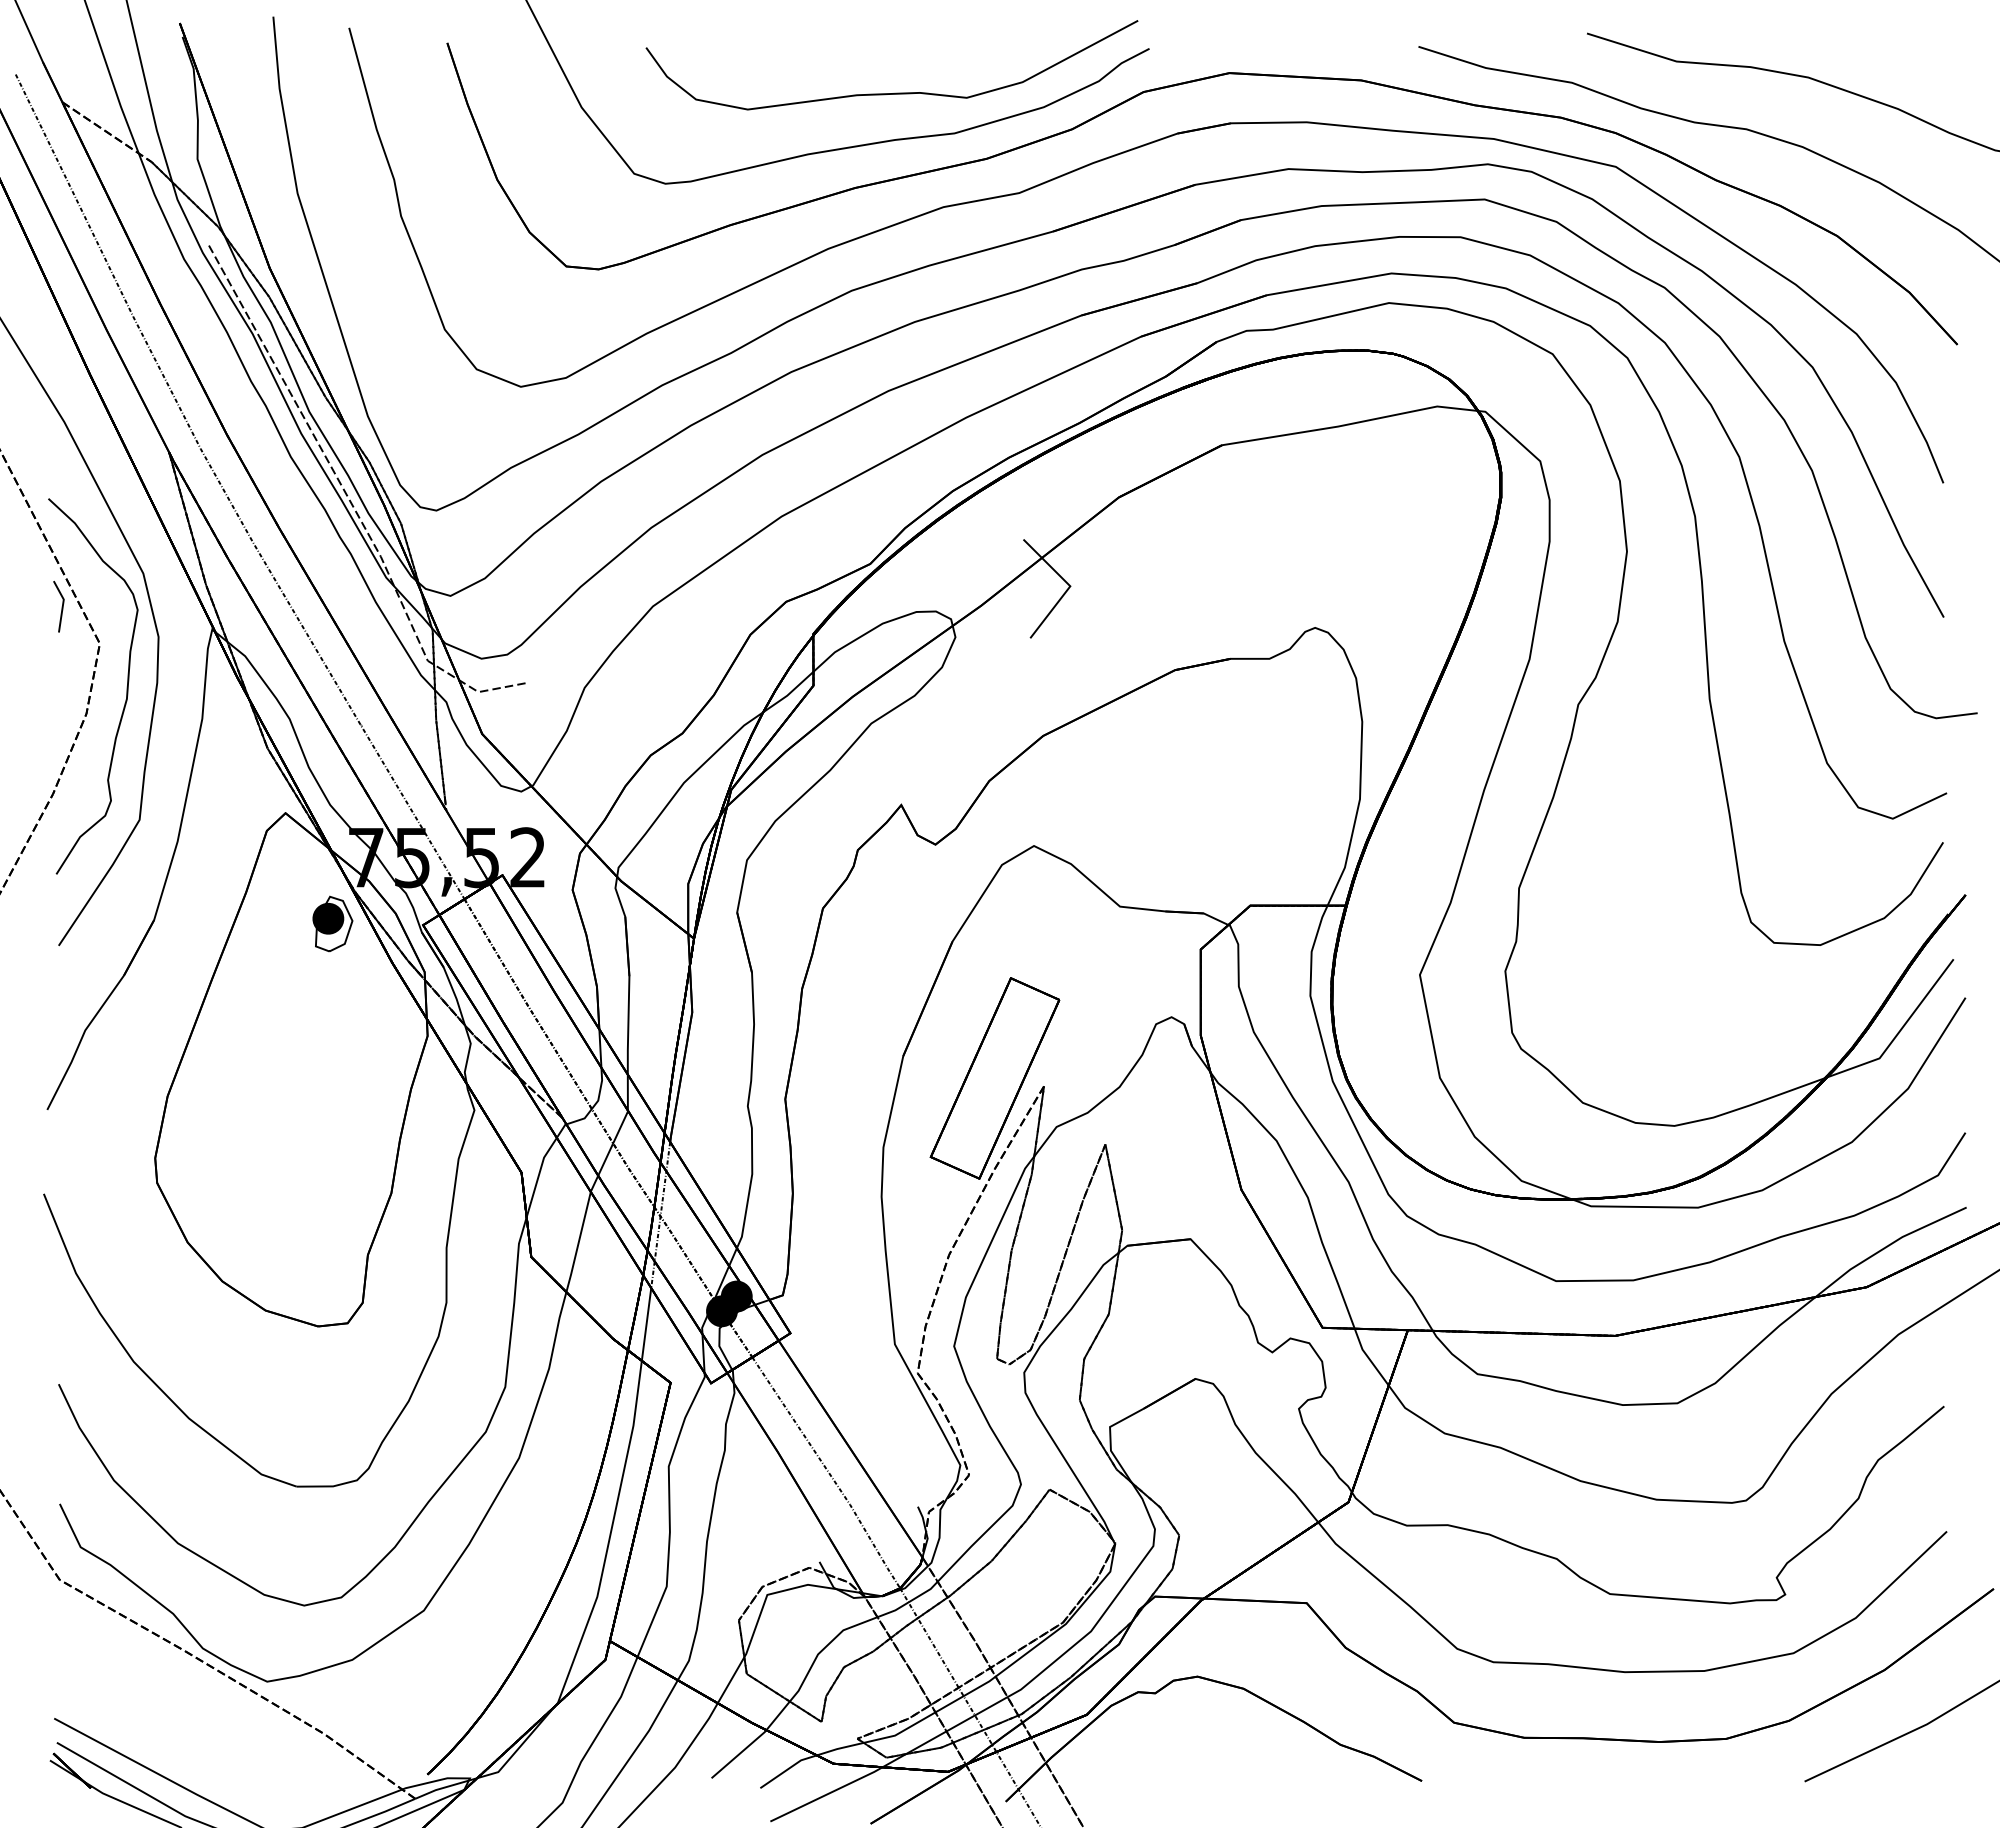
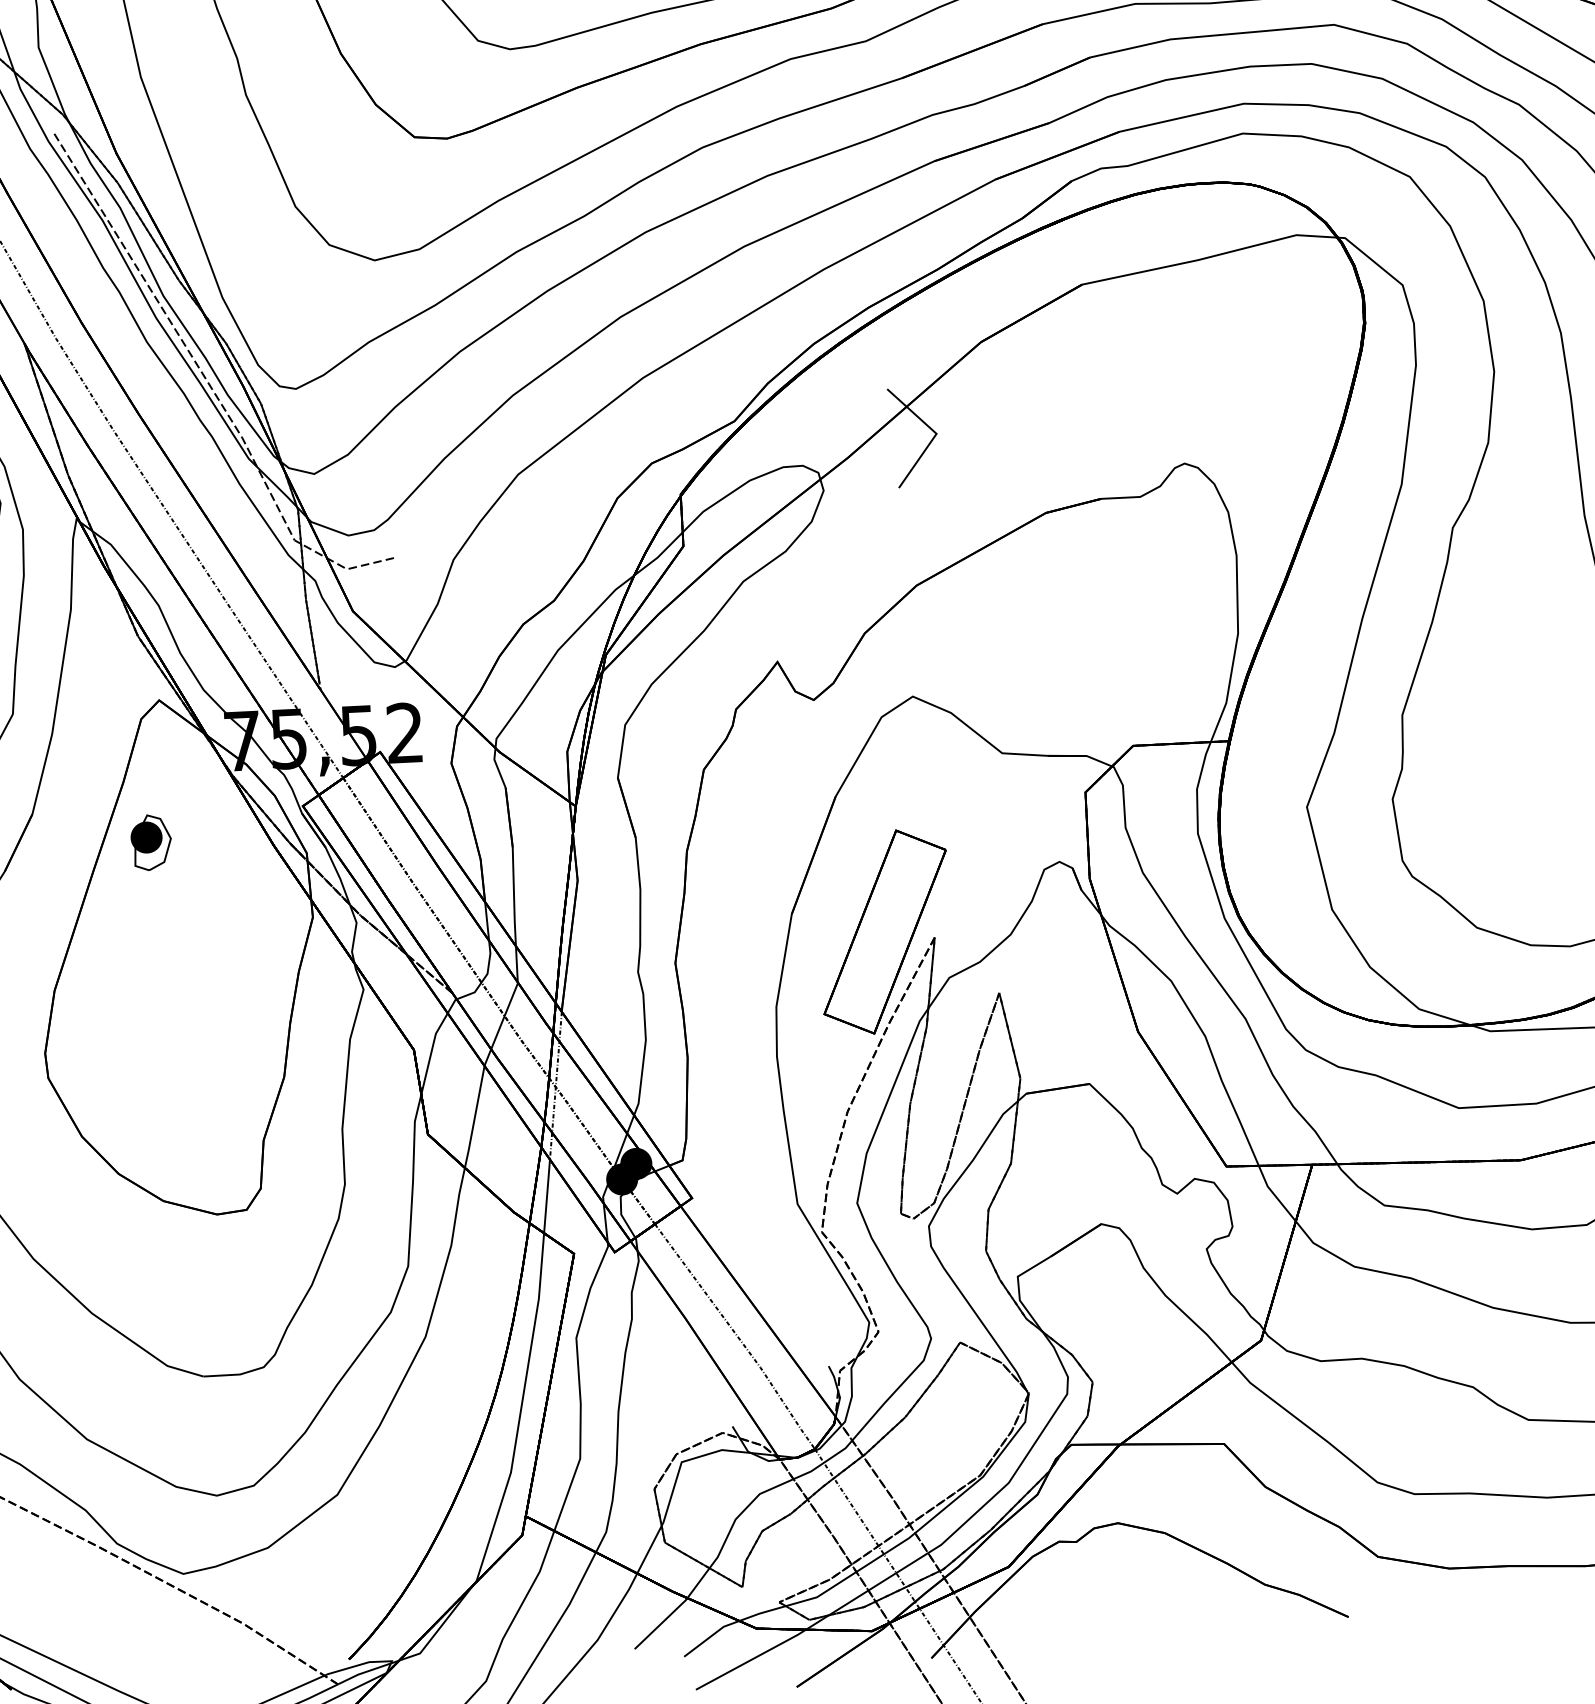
part: (332, 923) -> (150, 842), moved

